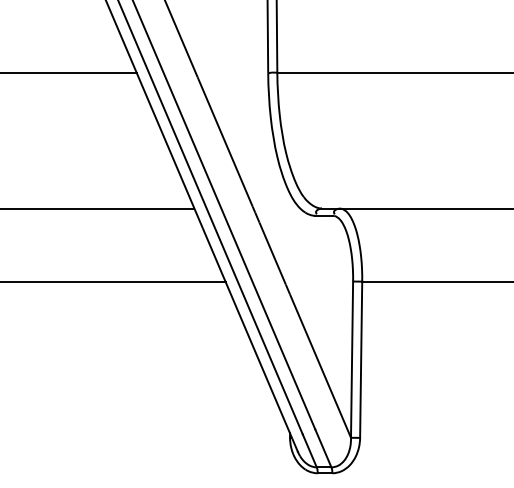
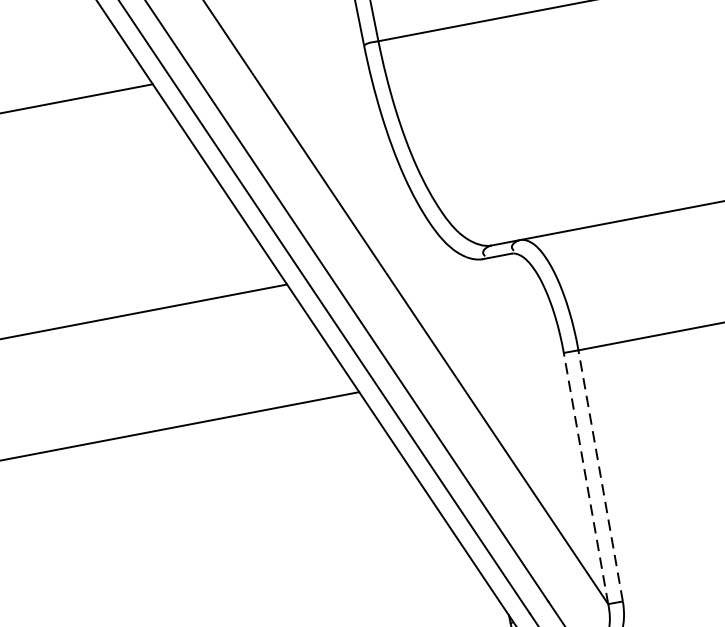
line: (352, 359) -> (586, 478), solid -> dashed
line: (361, 359) -> (601, 475), solid -> dashed

